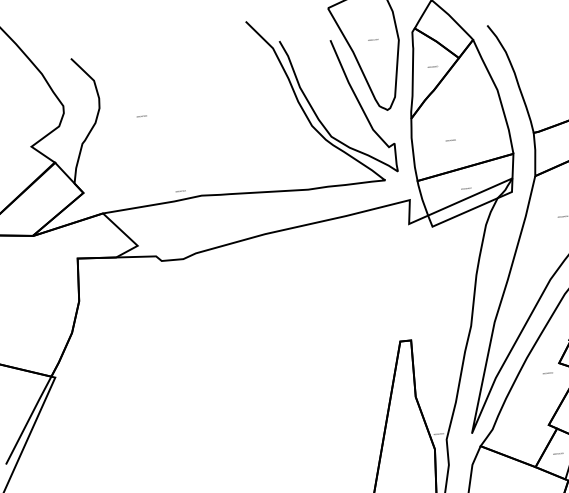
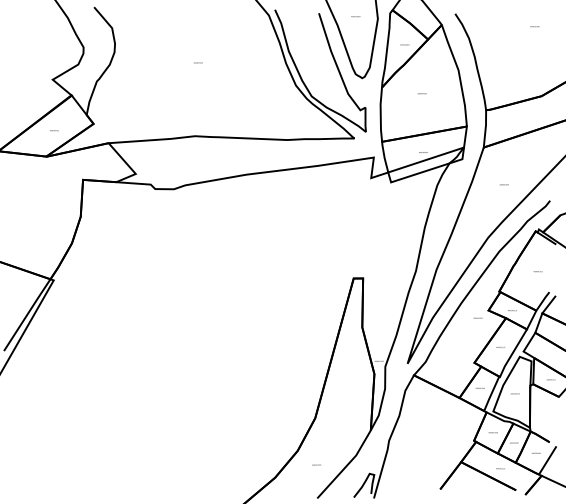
text: (142, 115) -> (198, 62), moved
text: (450, 140) -> (421, 93), moved
text: (180, 191) -> (54, 130), moved

